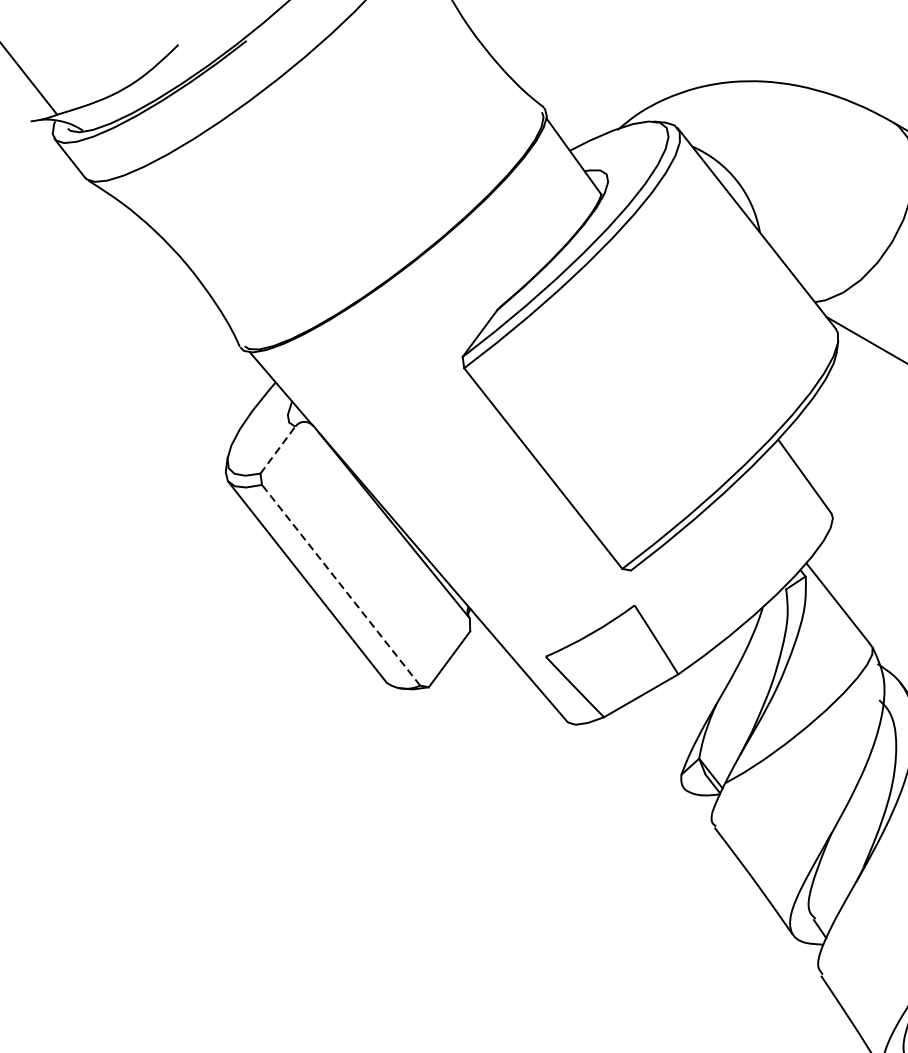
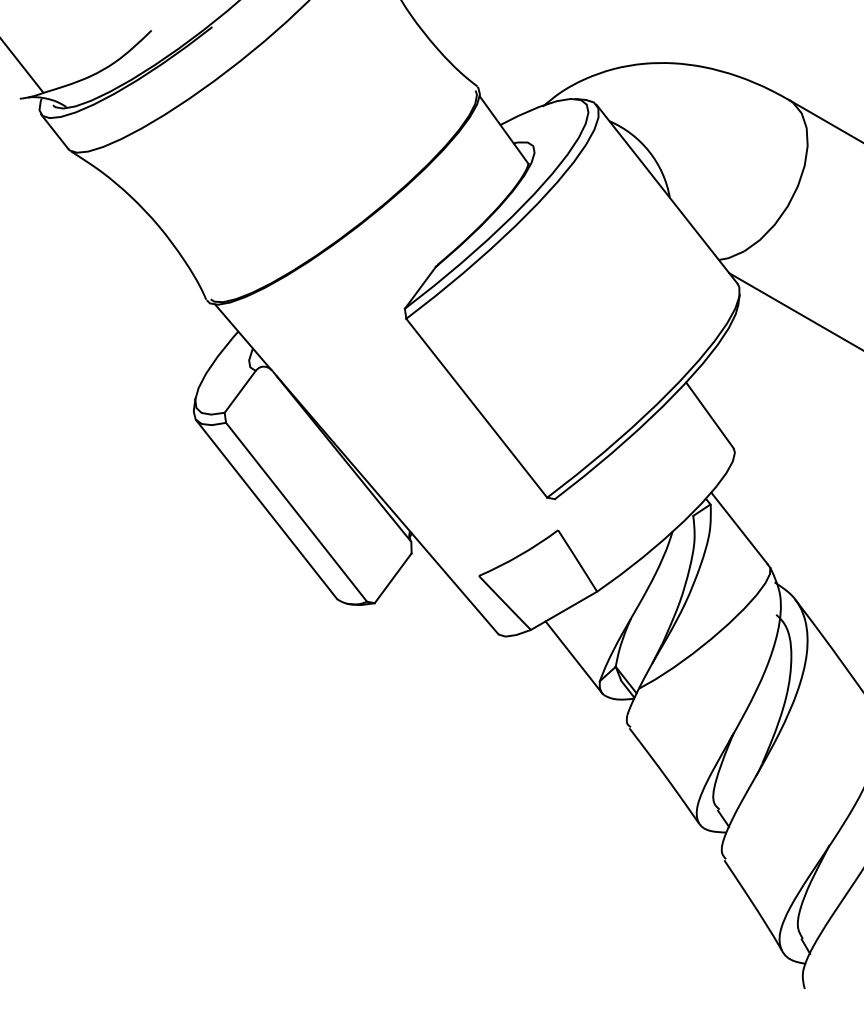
line: (278, 449) -> (240, 391), dashed -> solid
line: (341, 585) -> (296, 512), dashed -> solid
line: (651, 748) -> (573, 657), added

